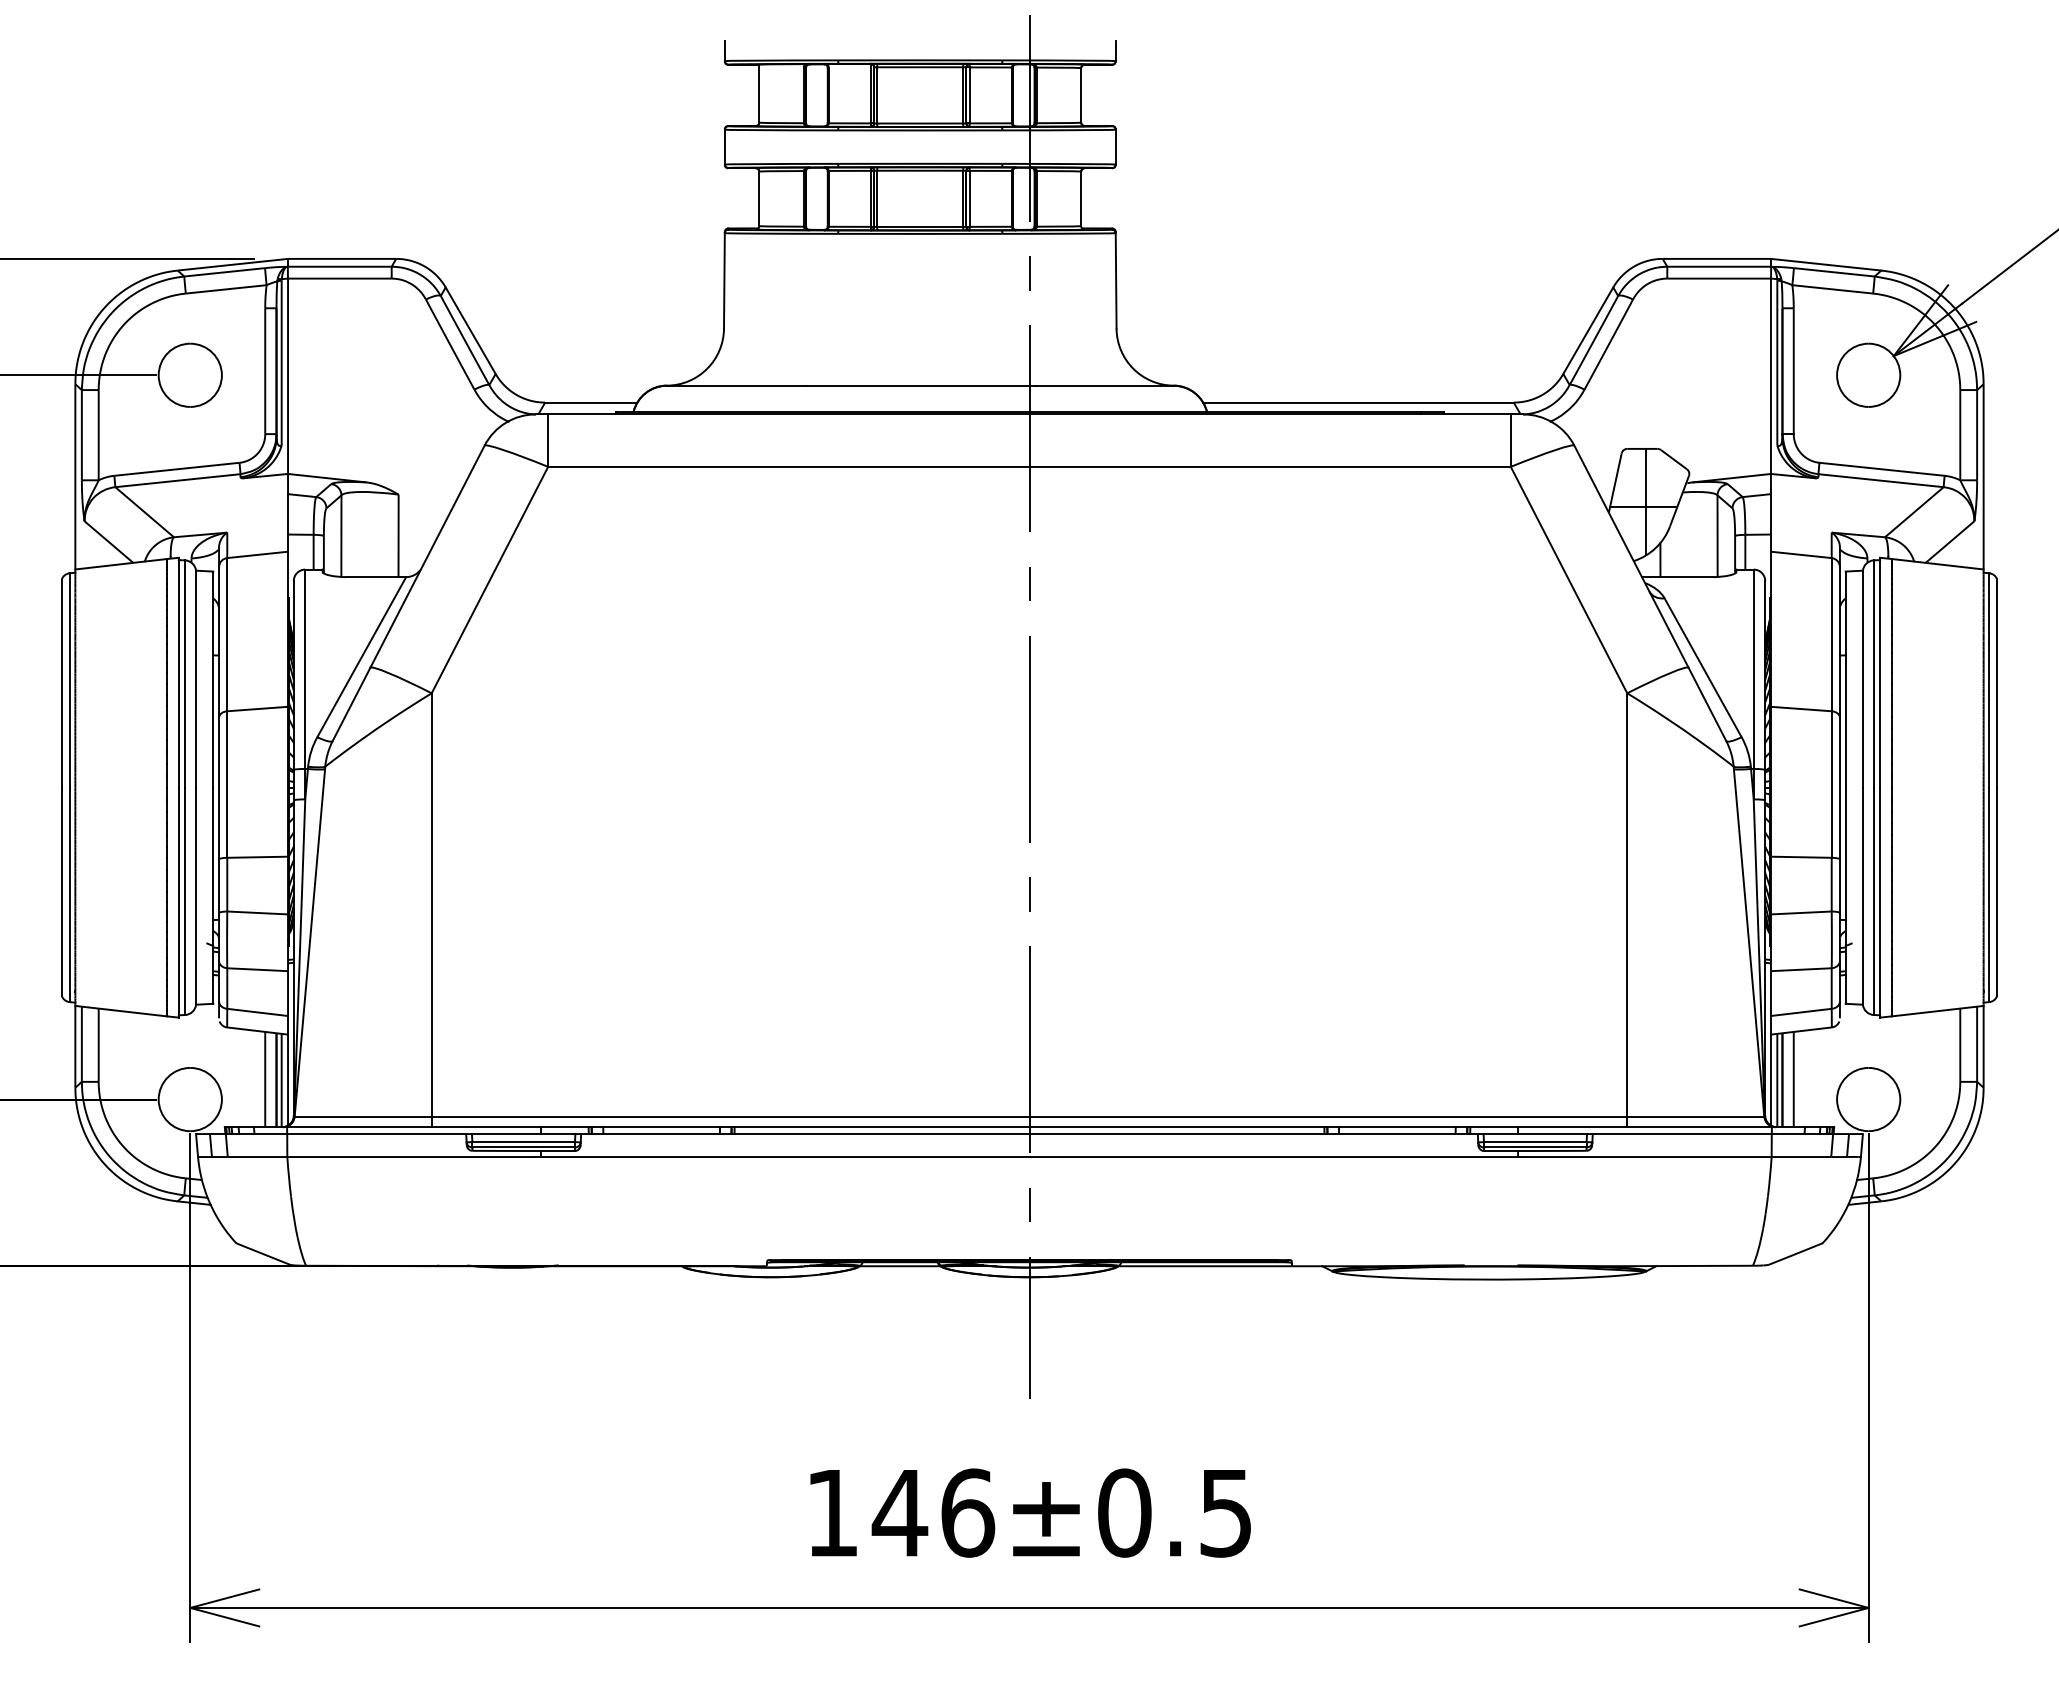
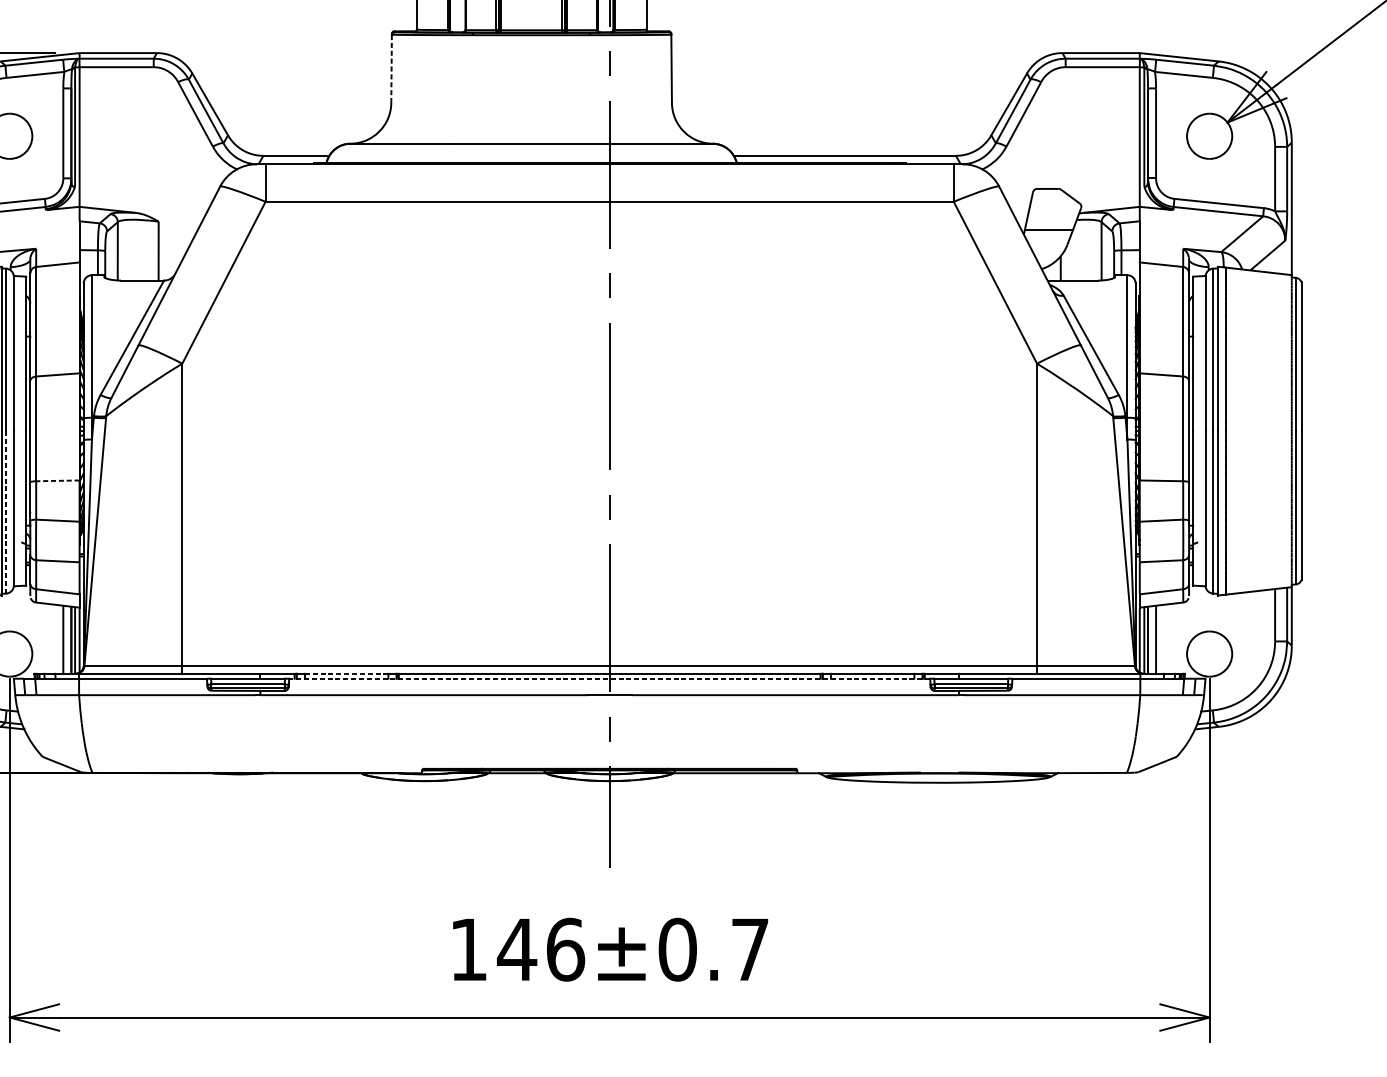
line: (724, 280) -> (391, 68), solid -> dashed
line: (1646, 501) -> (1050, 226), removed
line: (257, 857) -> (57, 481), solid -> dashed
line: (185, 901) -> (6, 512), solid -> dashed
line: (661, 1127) -> (346, 674), solid -> dashed
line: (1029, 1134) -> (609, 679), solid -> dashed
text: (1225, 1513) -> (749, 950), 146±0.5 -> 146±0.7

